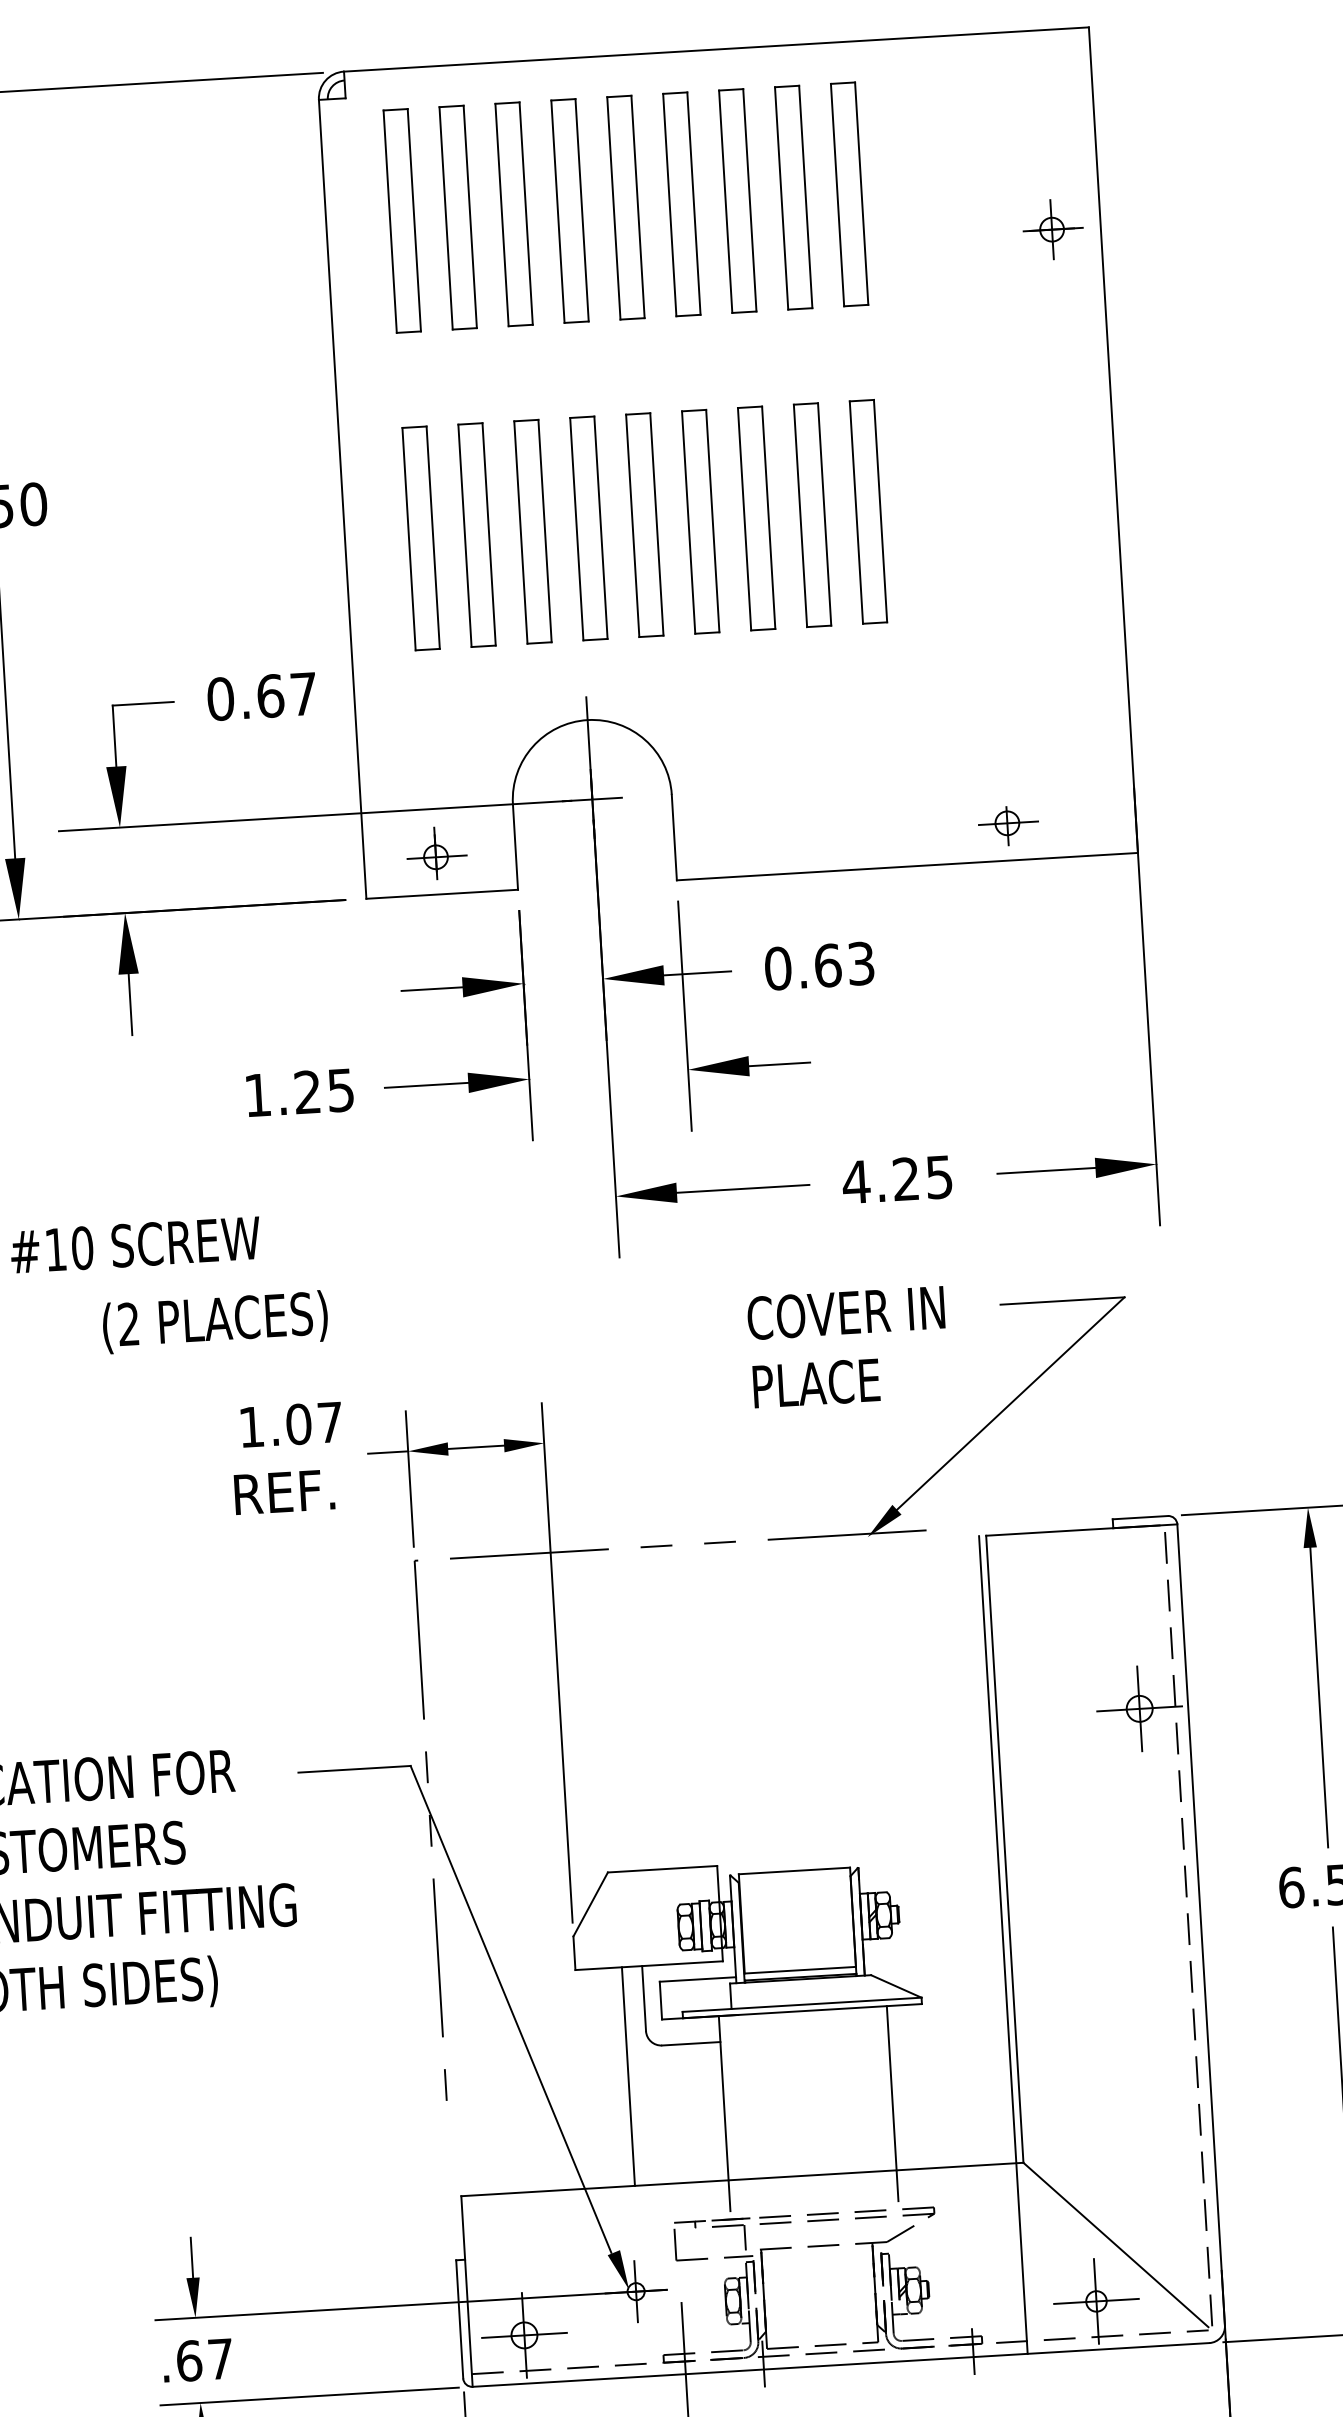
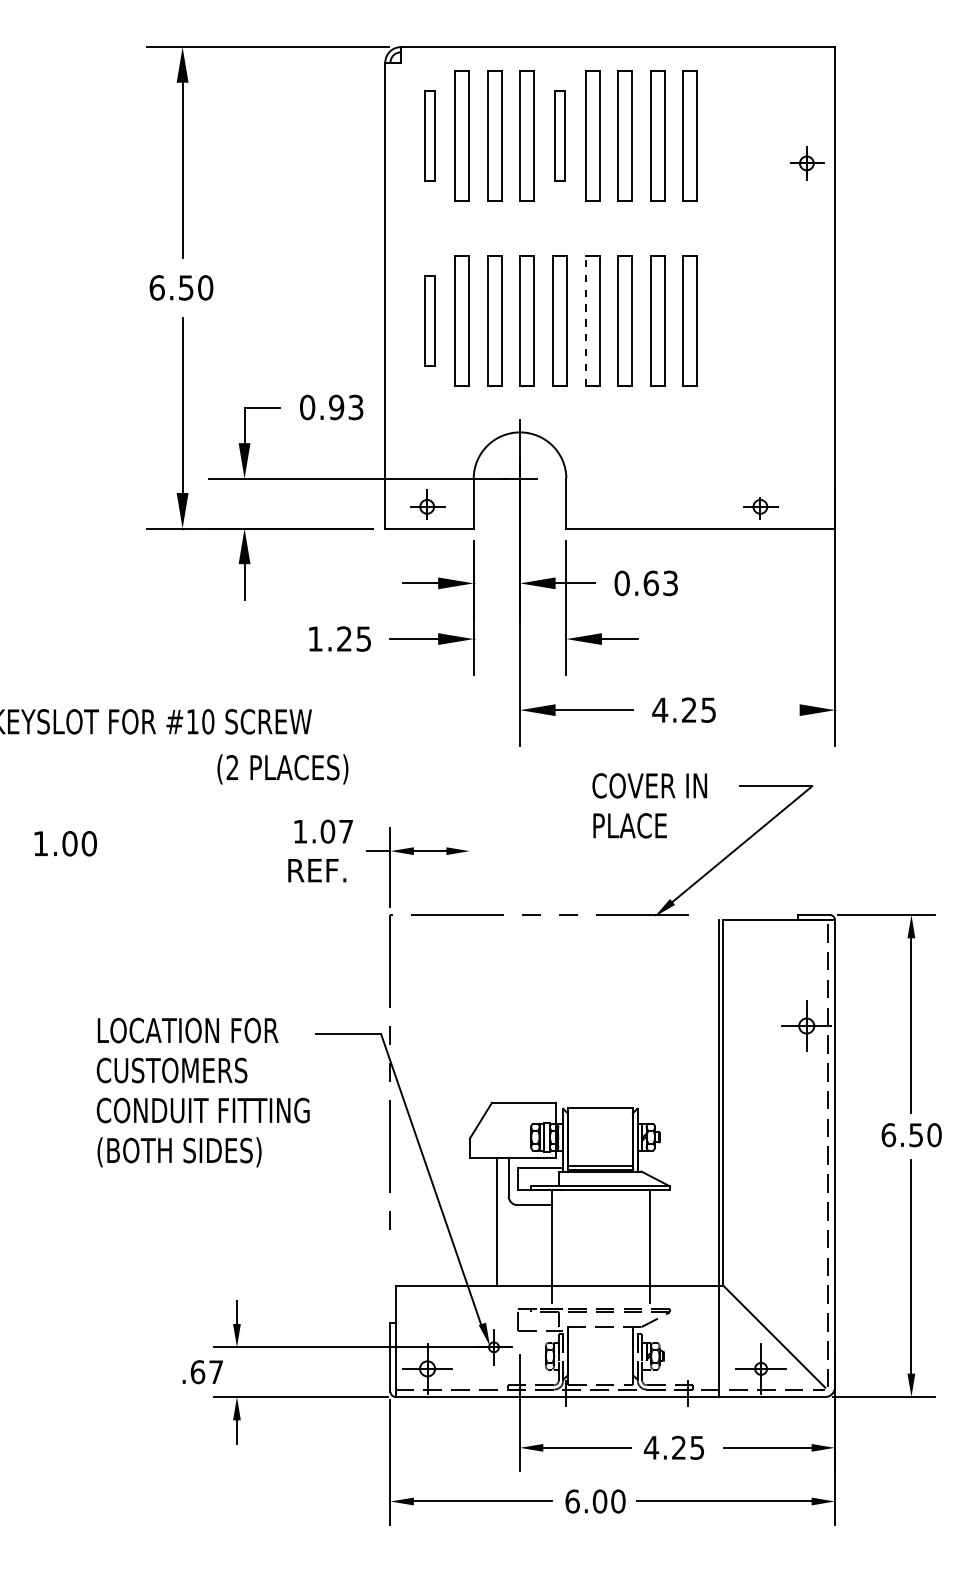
part: (625, 206) -> (559, 135), size x0.7
part: (402, 220) -> (429, 135), size x0.7
line: (688, 523) -> (585, 321), solid -> dashed
part: (420, 537) -> (429, 320), size x0.7
text: (287, 695) -> (346, 407), 0.67 -> 0.93
line: (1045, 1171) -> (770, 710), removed
line: (556, 1661) -> (469, 978), removed
text: (197, 2361) -> (202, 1372), moved

